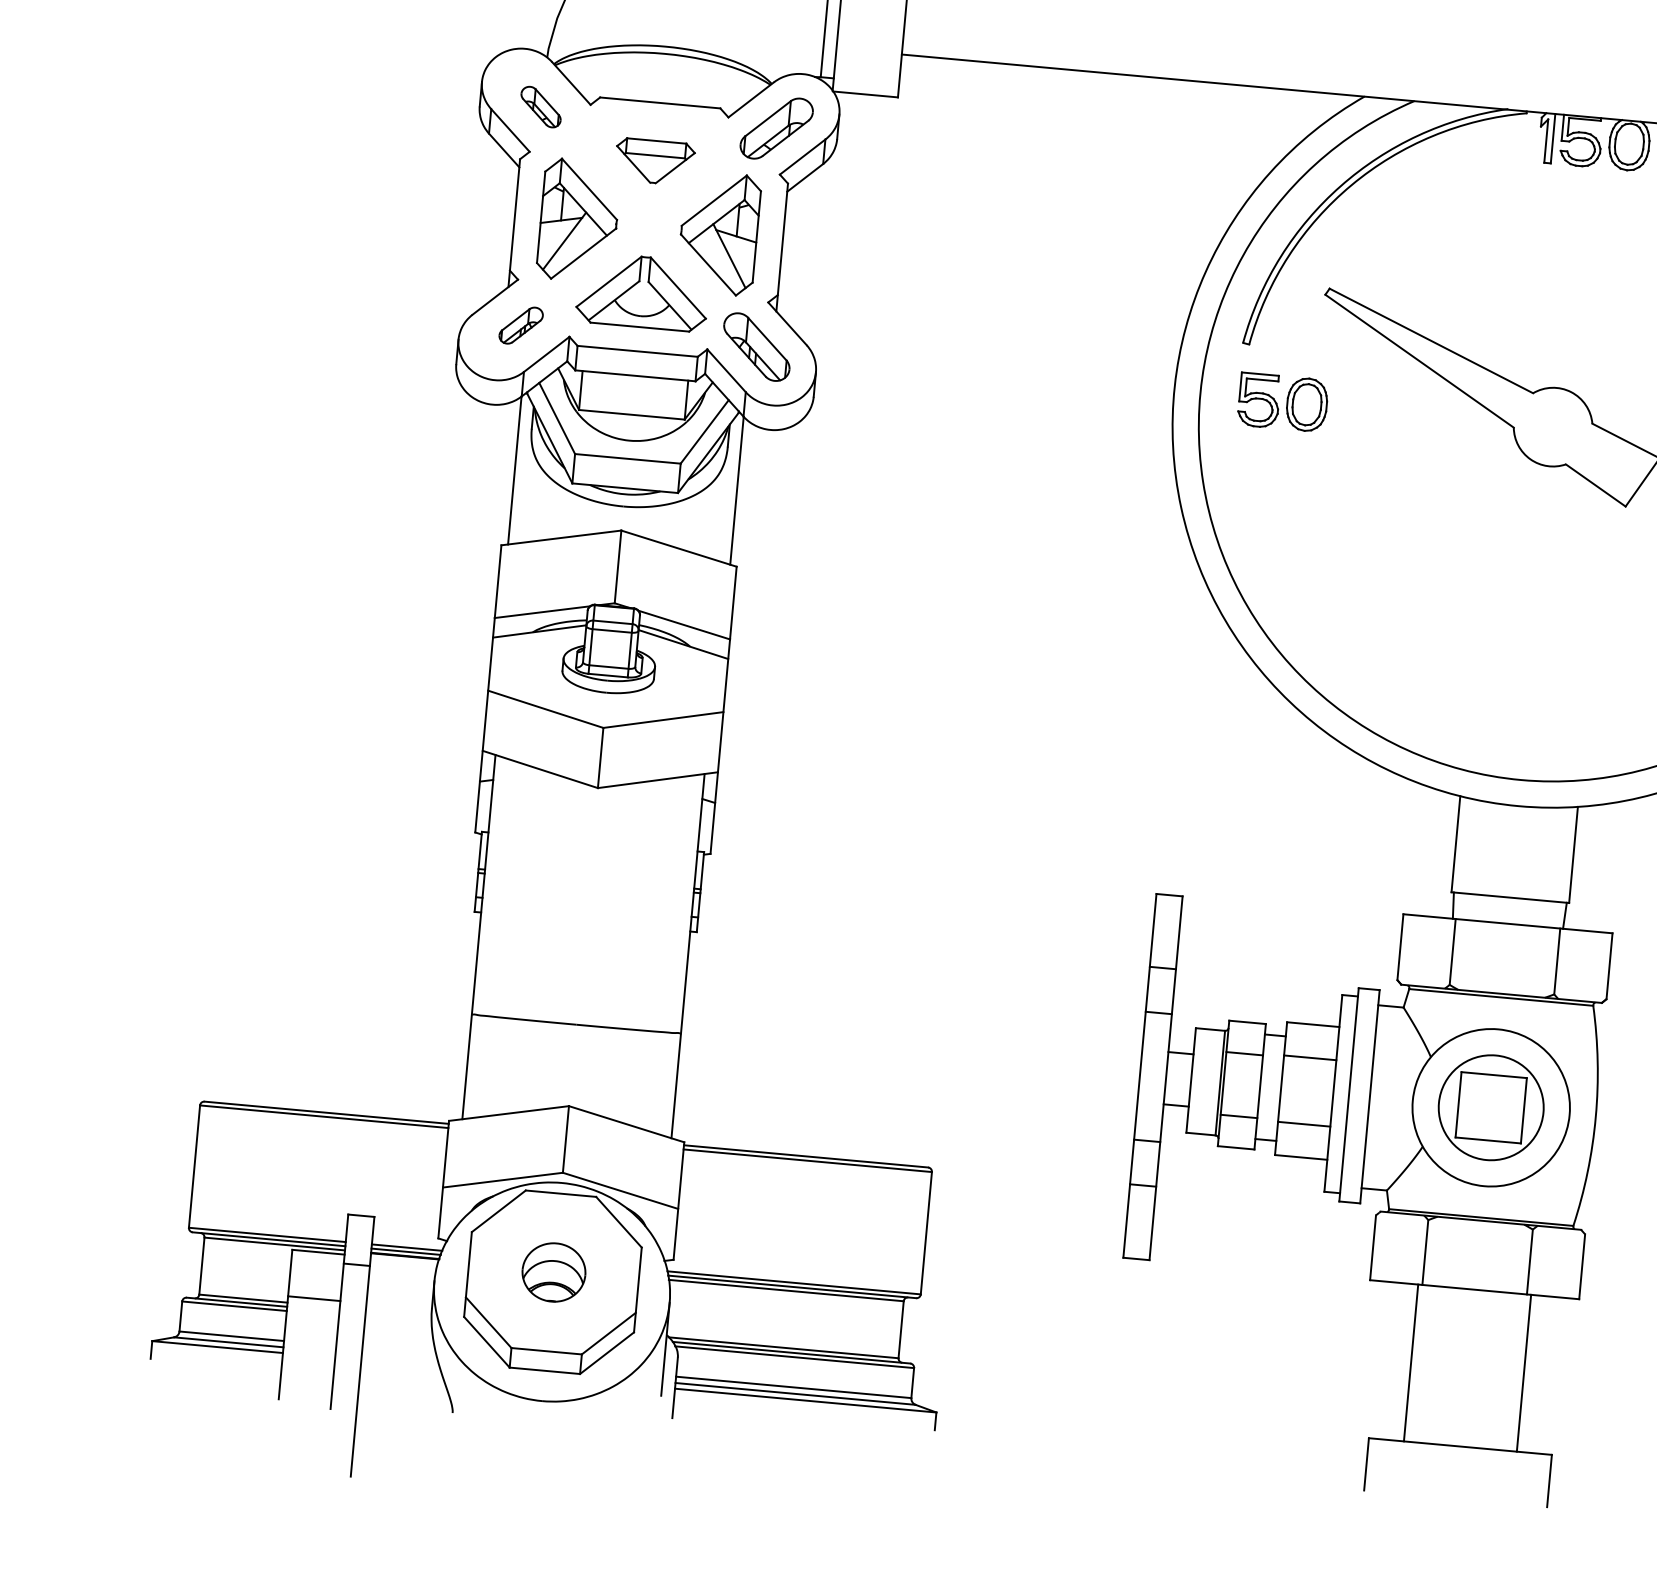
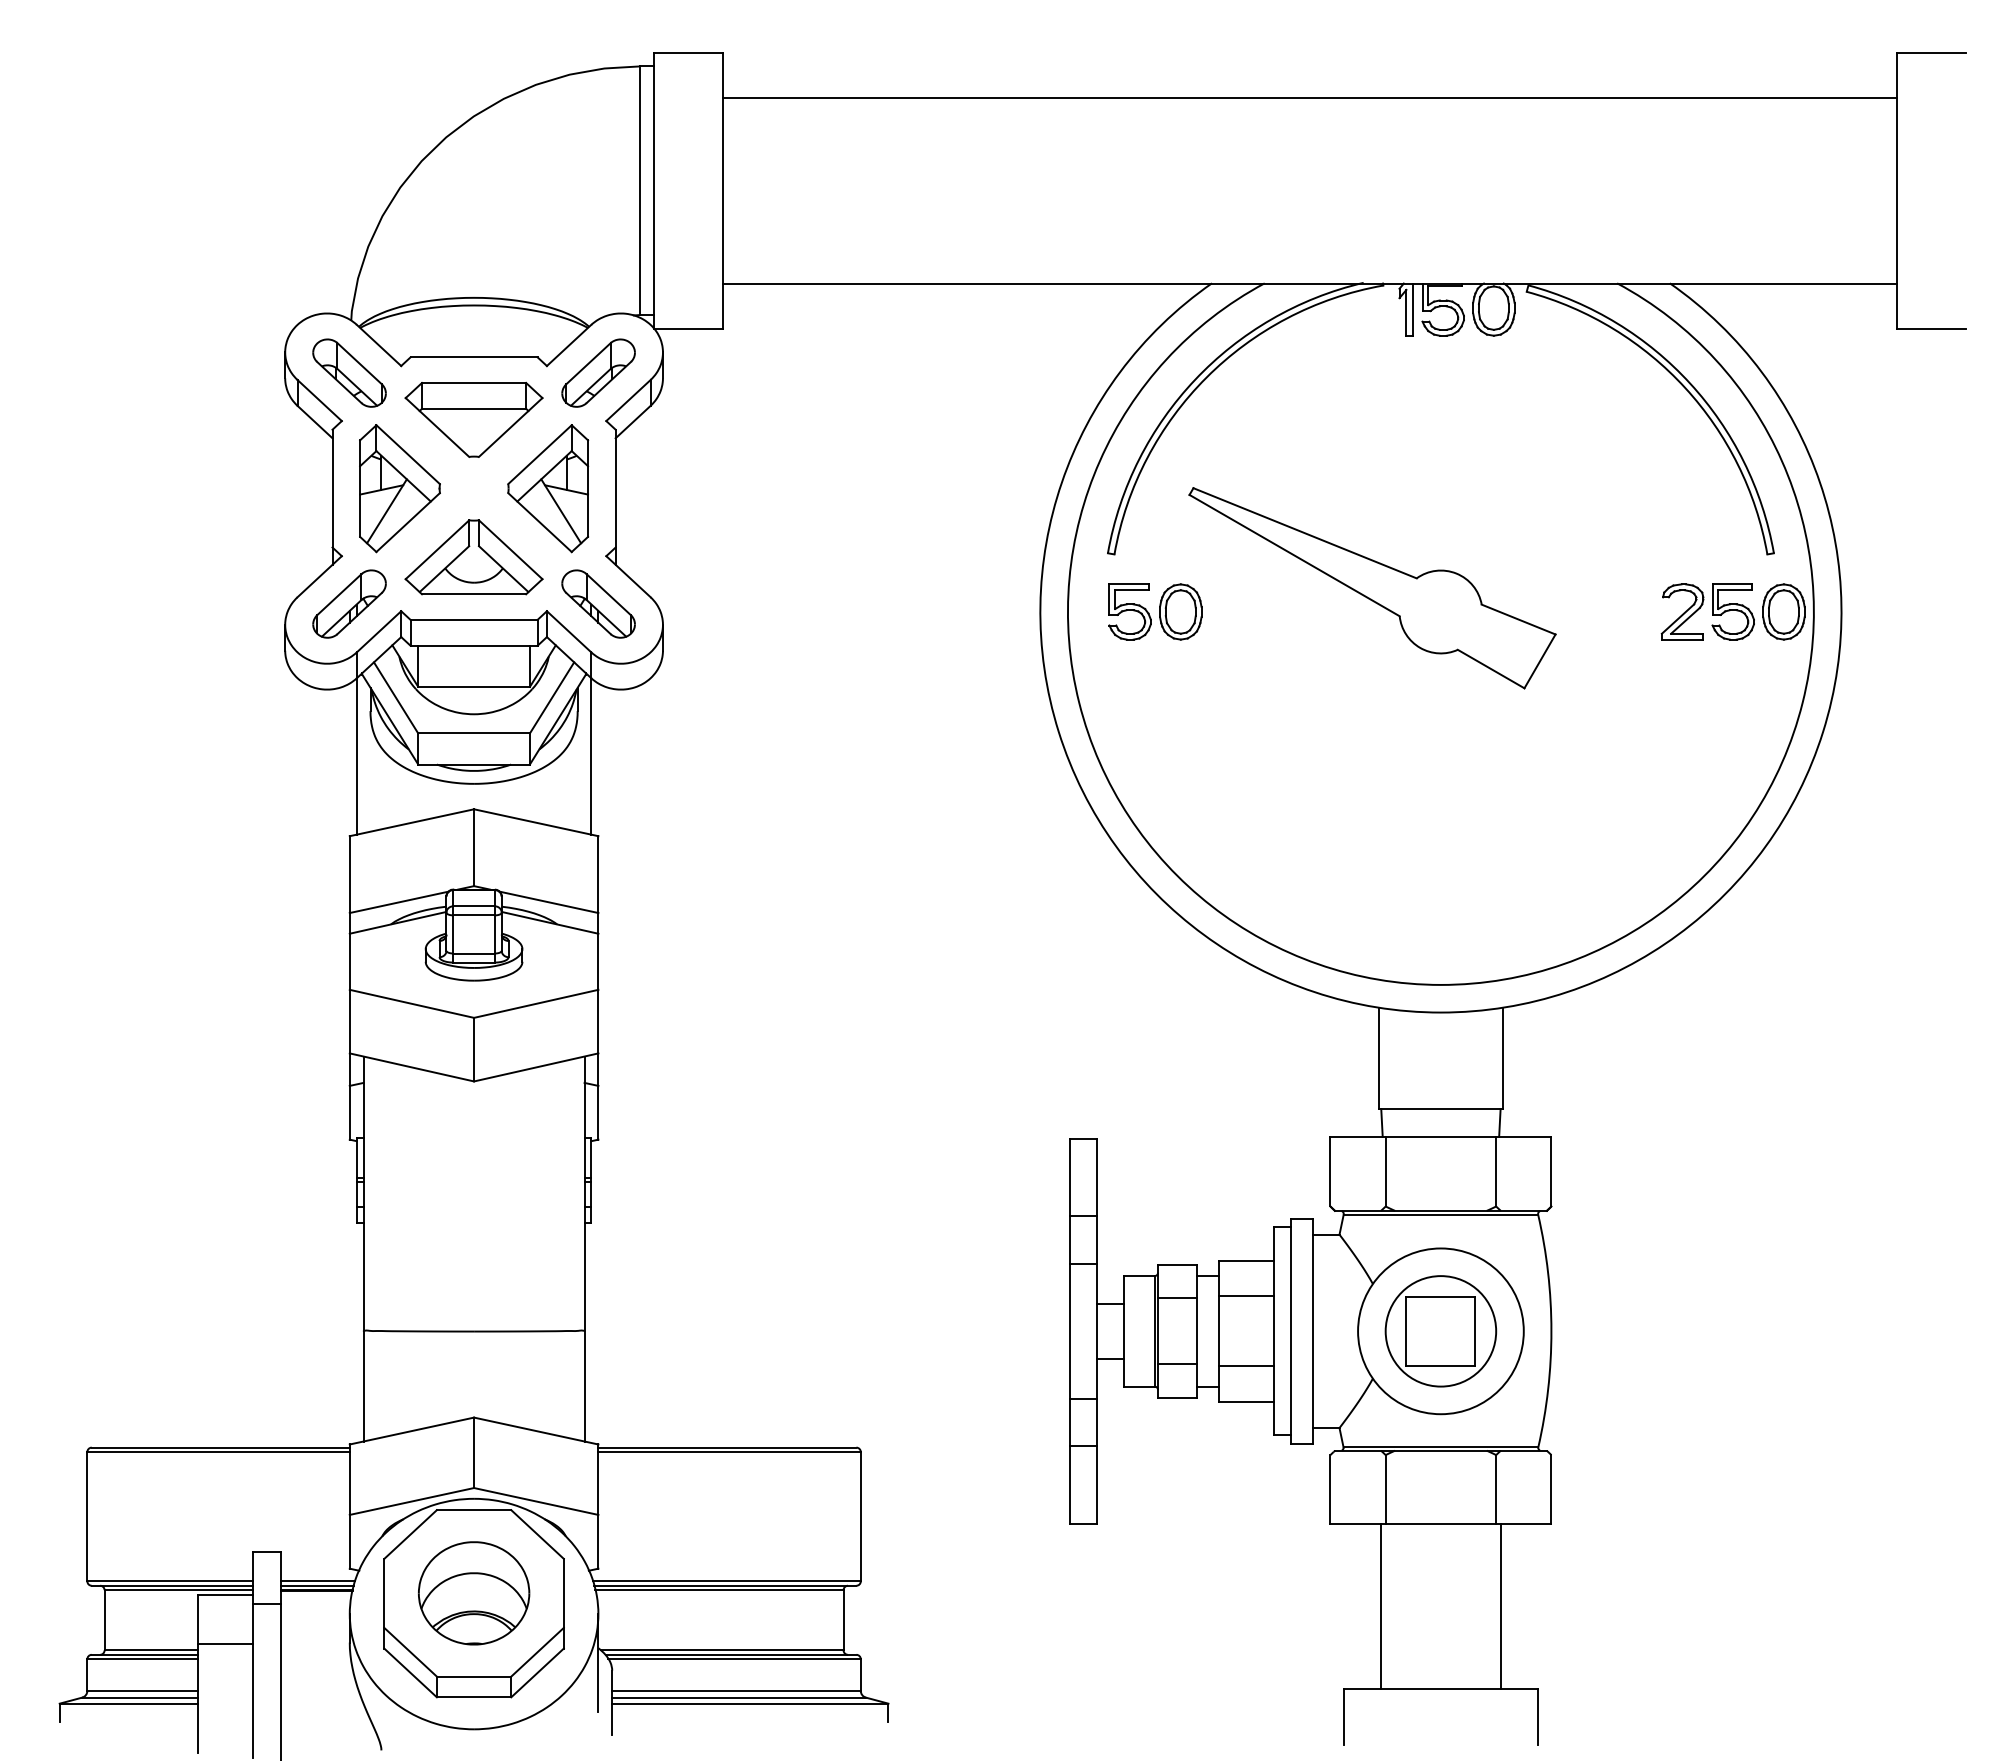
part: (541, 106) -> (349, 372), size x1.67
part: (654, 161) -> (473, 419), size x1.67
part: (521, 325) -> (349, 603), size x1.67
part: (554, 1272) -> (474, 1593), size x1.67

